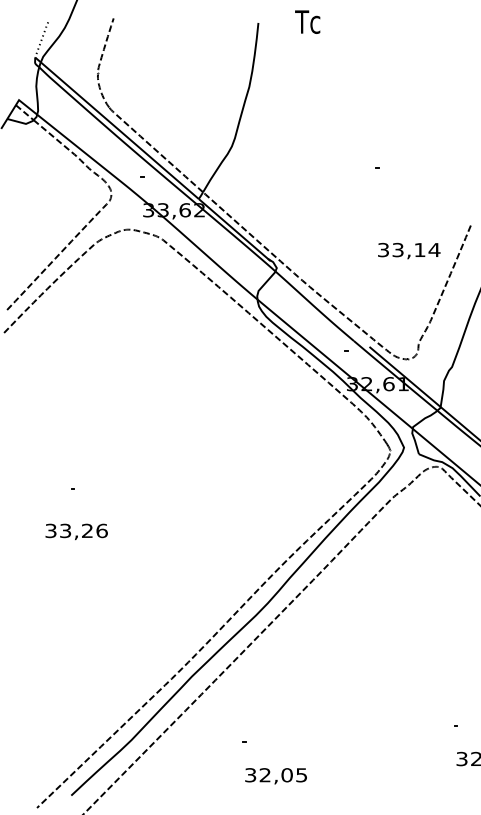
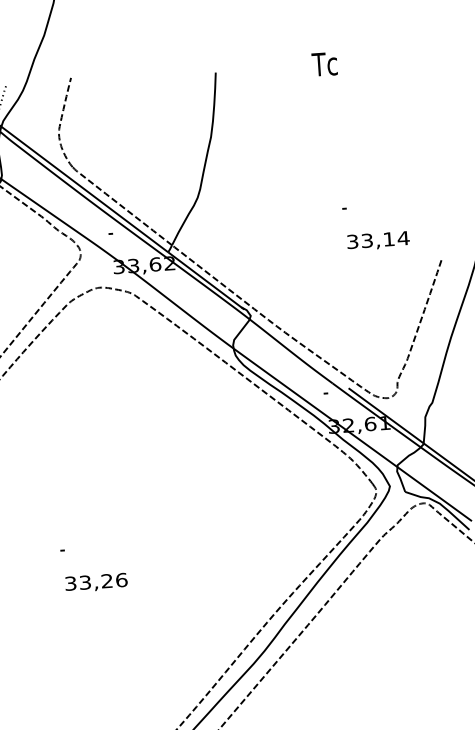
text: (307, 21) -> (324, 63), moved
text: (409, 250) -> (378, 240), moved
text: (76, 531) -> (96, 582), moved

